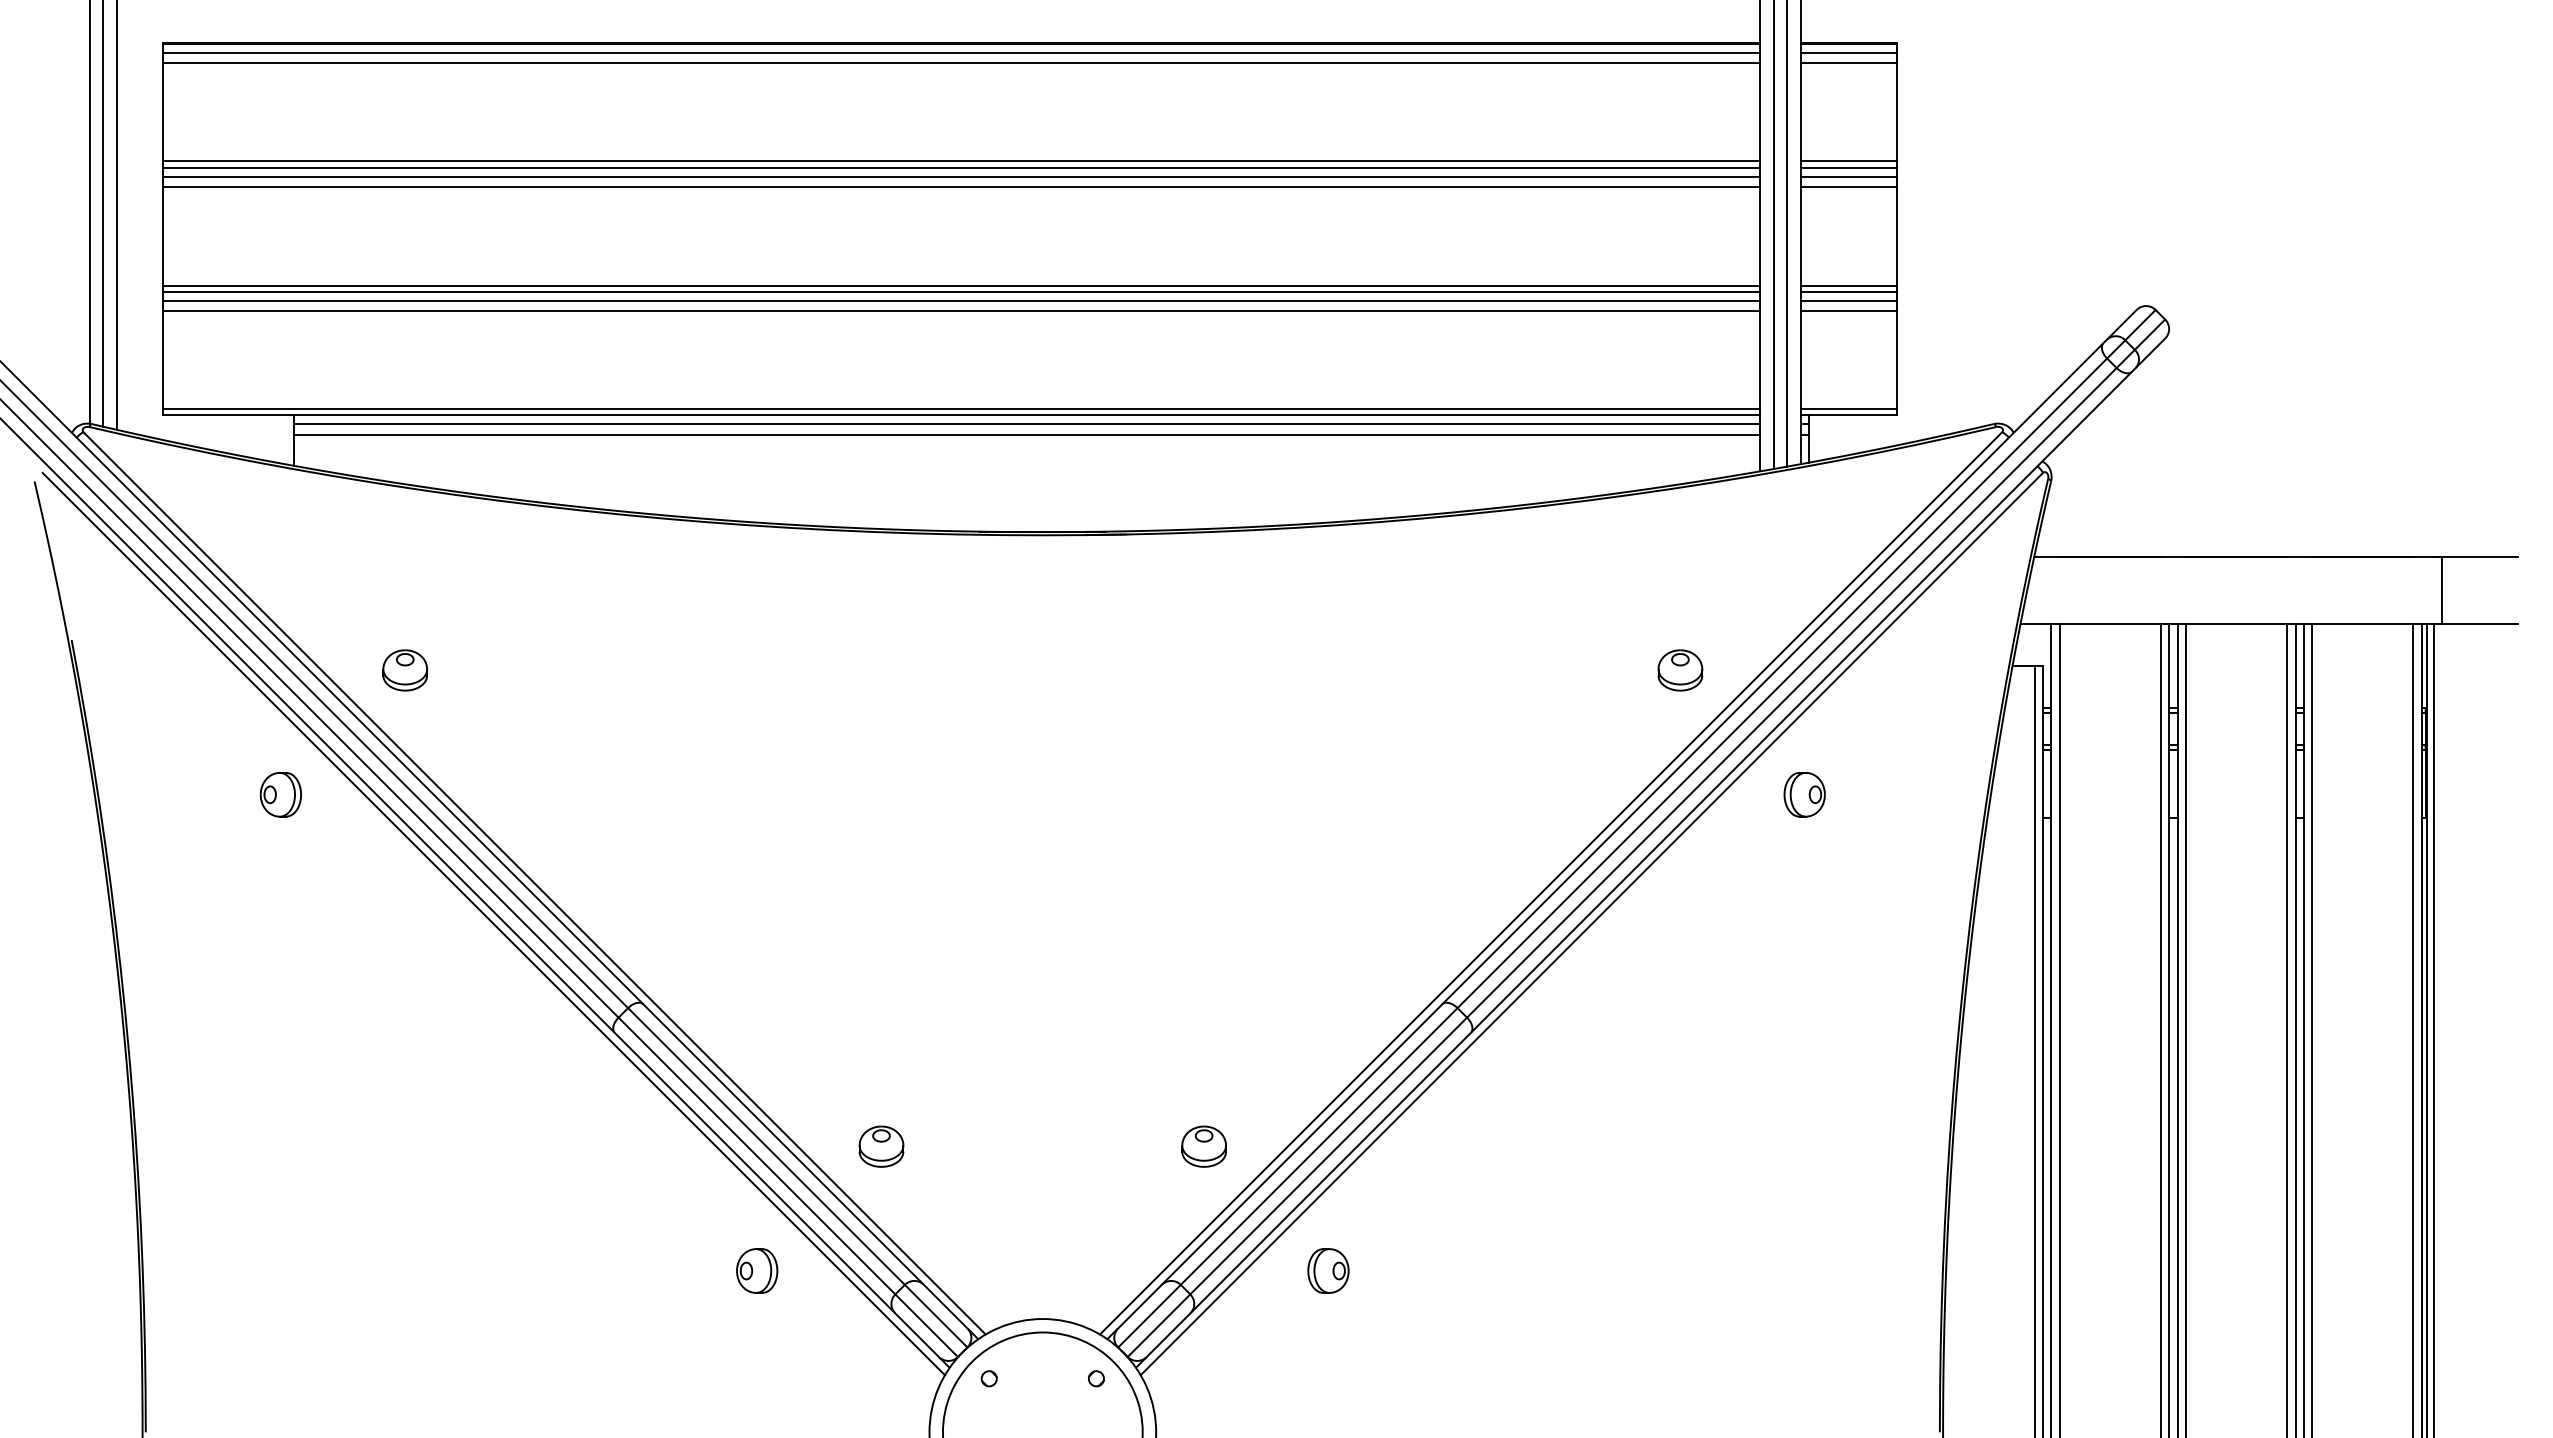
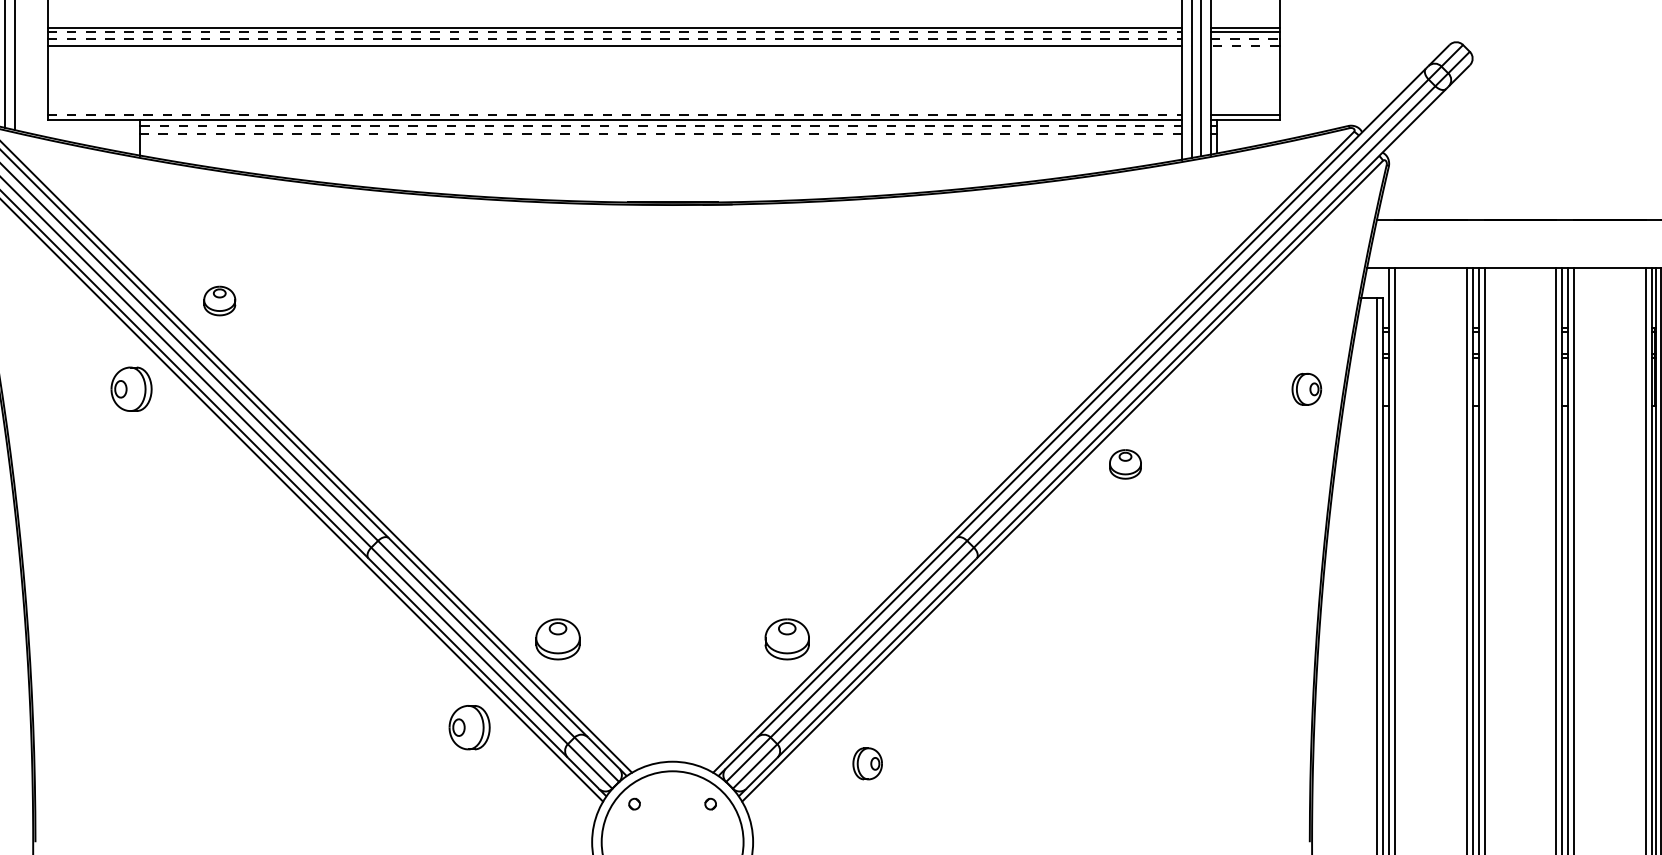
line: (962, 291) -> (615, 31), solid -> dashed
line: (962, 301) -> (615, 38), solid -> dashed
line: (1849, 301) -> (1245, 38), solid -> dashed
line: (1848, 311) -> (1244, 46), solid -> dashed
line: (962, 408) -> (615, 114), solid -> dashed
line: (1027, 424) -> (661, 126), solid -> dashed
line: (1026, 434) -> (661, 133), solid -> dashed
part: (1680, 670) -> (1125, 464), moved
part: (280, 794) -> (131, 389), size x1.4
part: (1804, 794) -> (1306, 389), moved
part: (881, 1146) -> (558, 639), size x1.4
part: (1203, 1146) -> (786, 639), size x1.4
part: (757, 1270) -> (469, 727), size x1.4
part: (1328, 1270) -> (867, 763), moved

